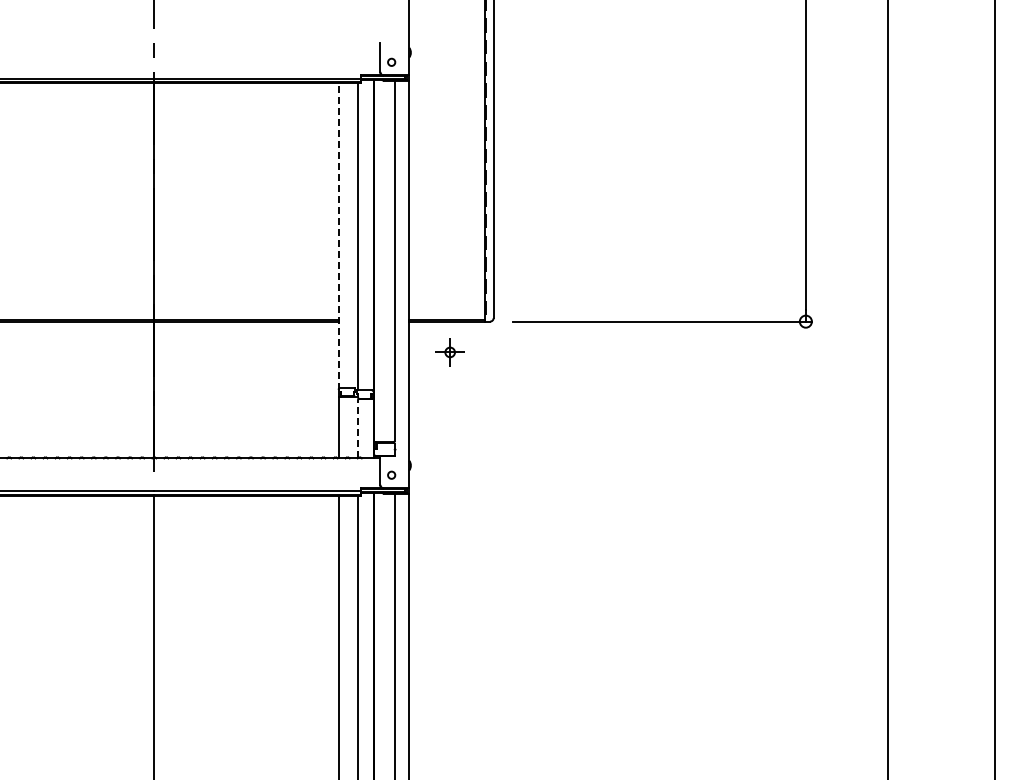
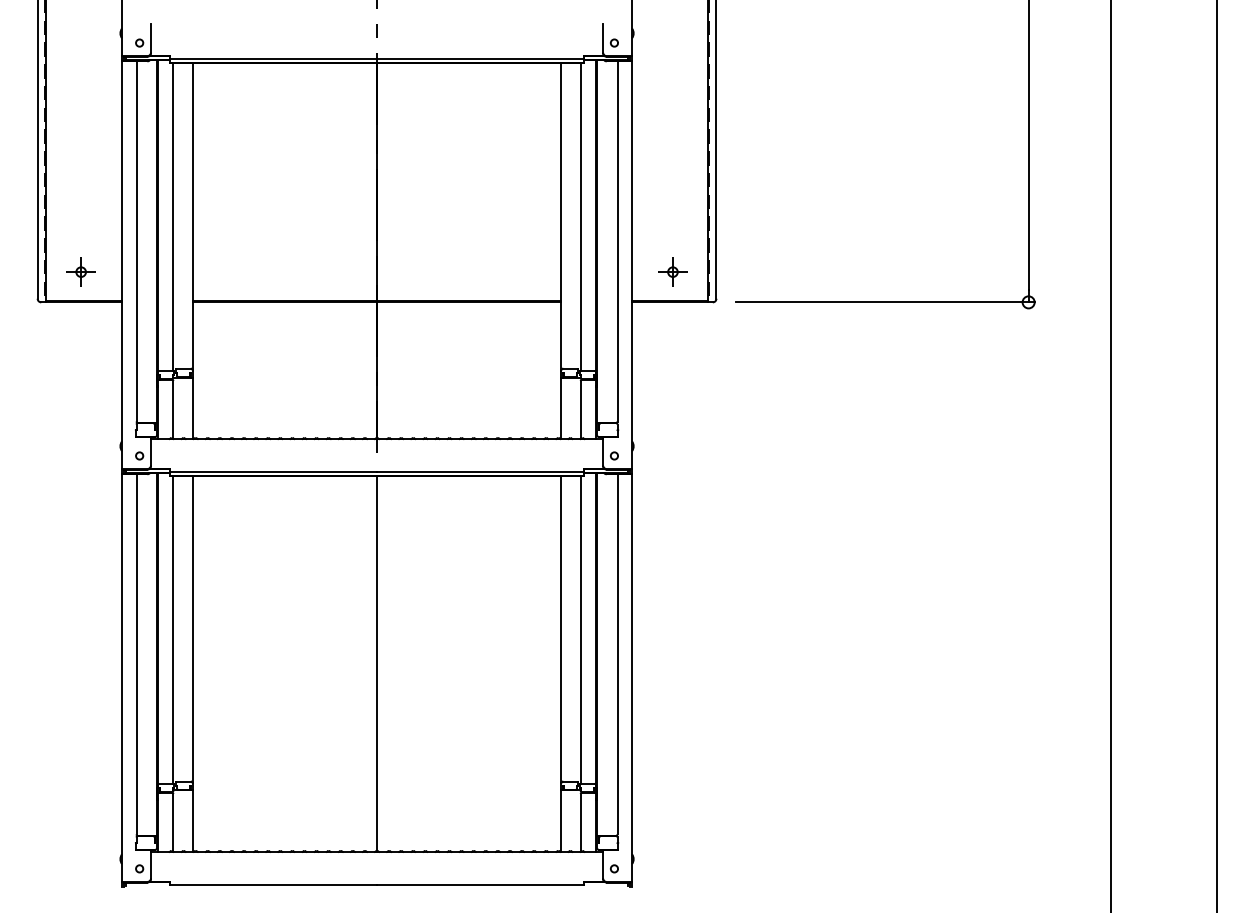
line: (338, 235) -> (561, 216), dashed -> solid
part: (449, 351) -> (672, 271), moved
line: (357, 428) -> (580, 409), dashed -> solid

